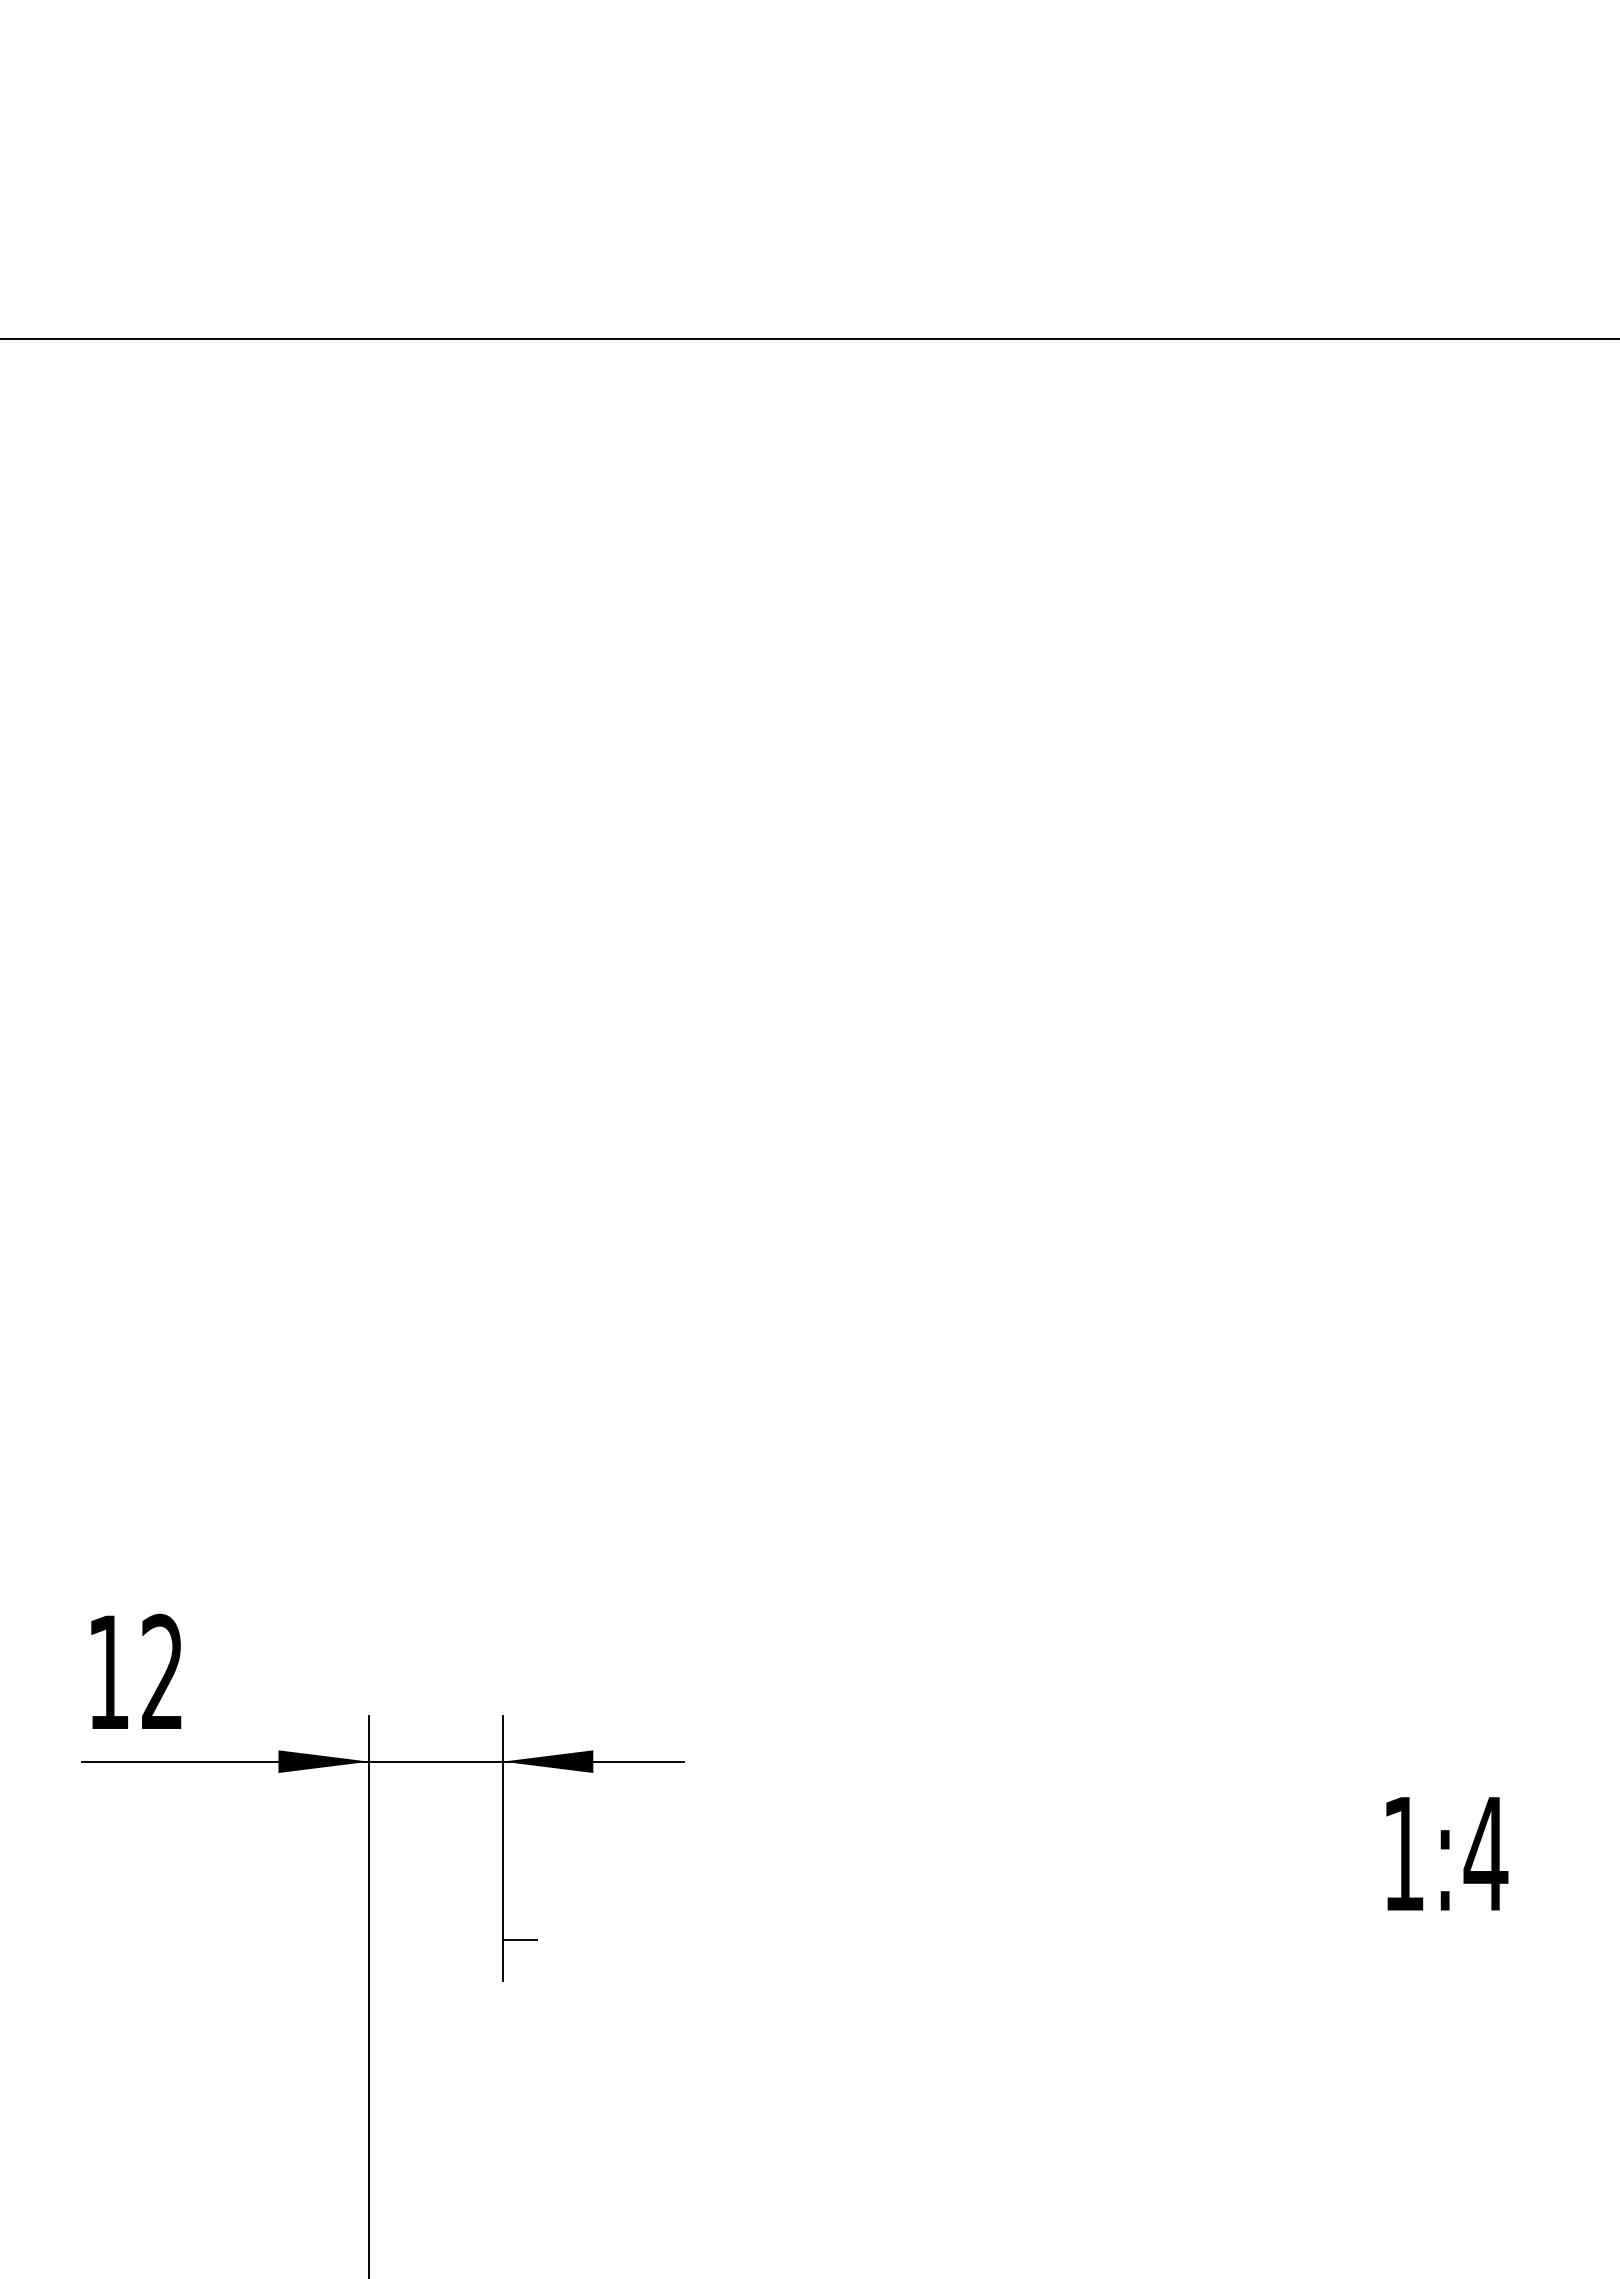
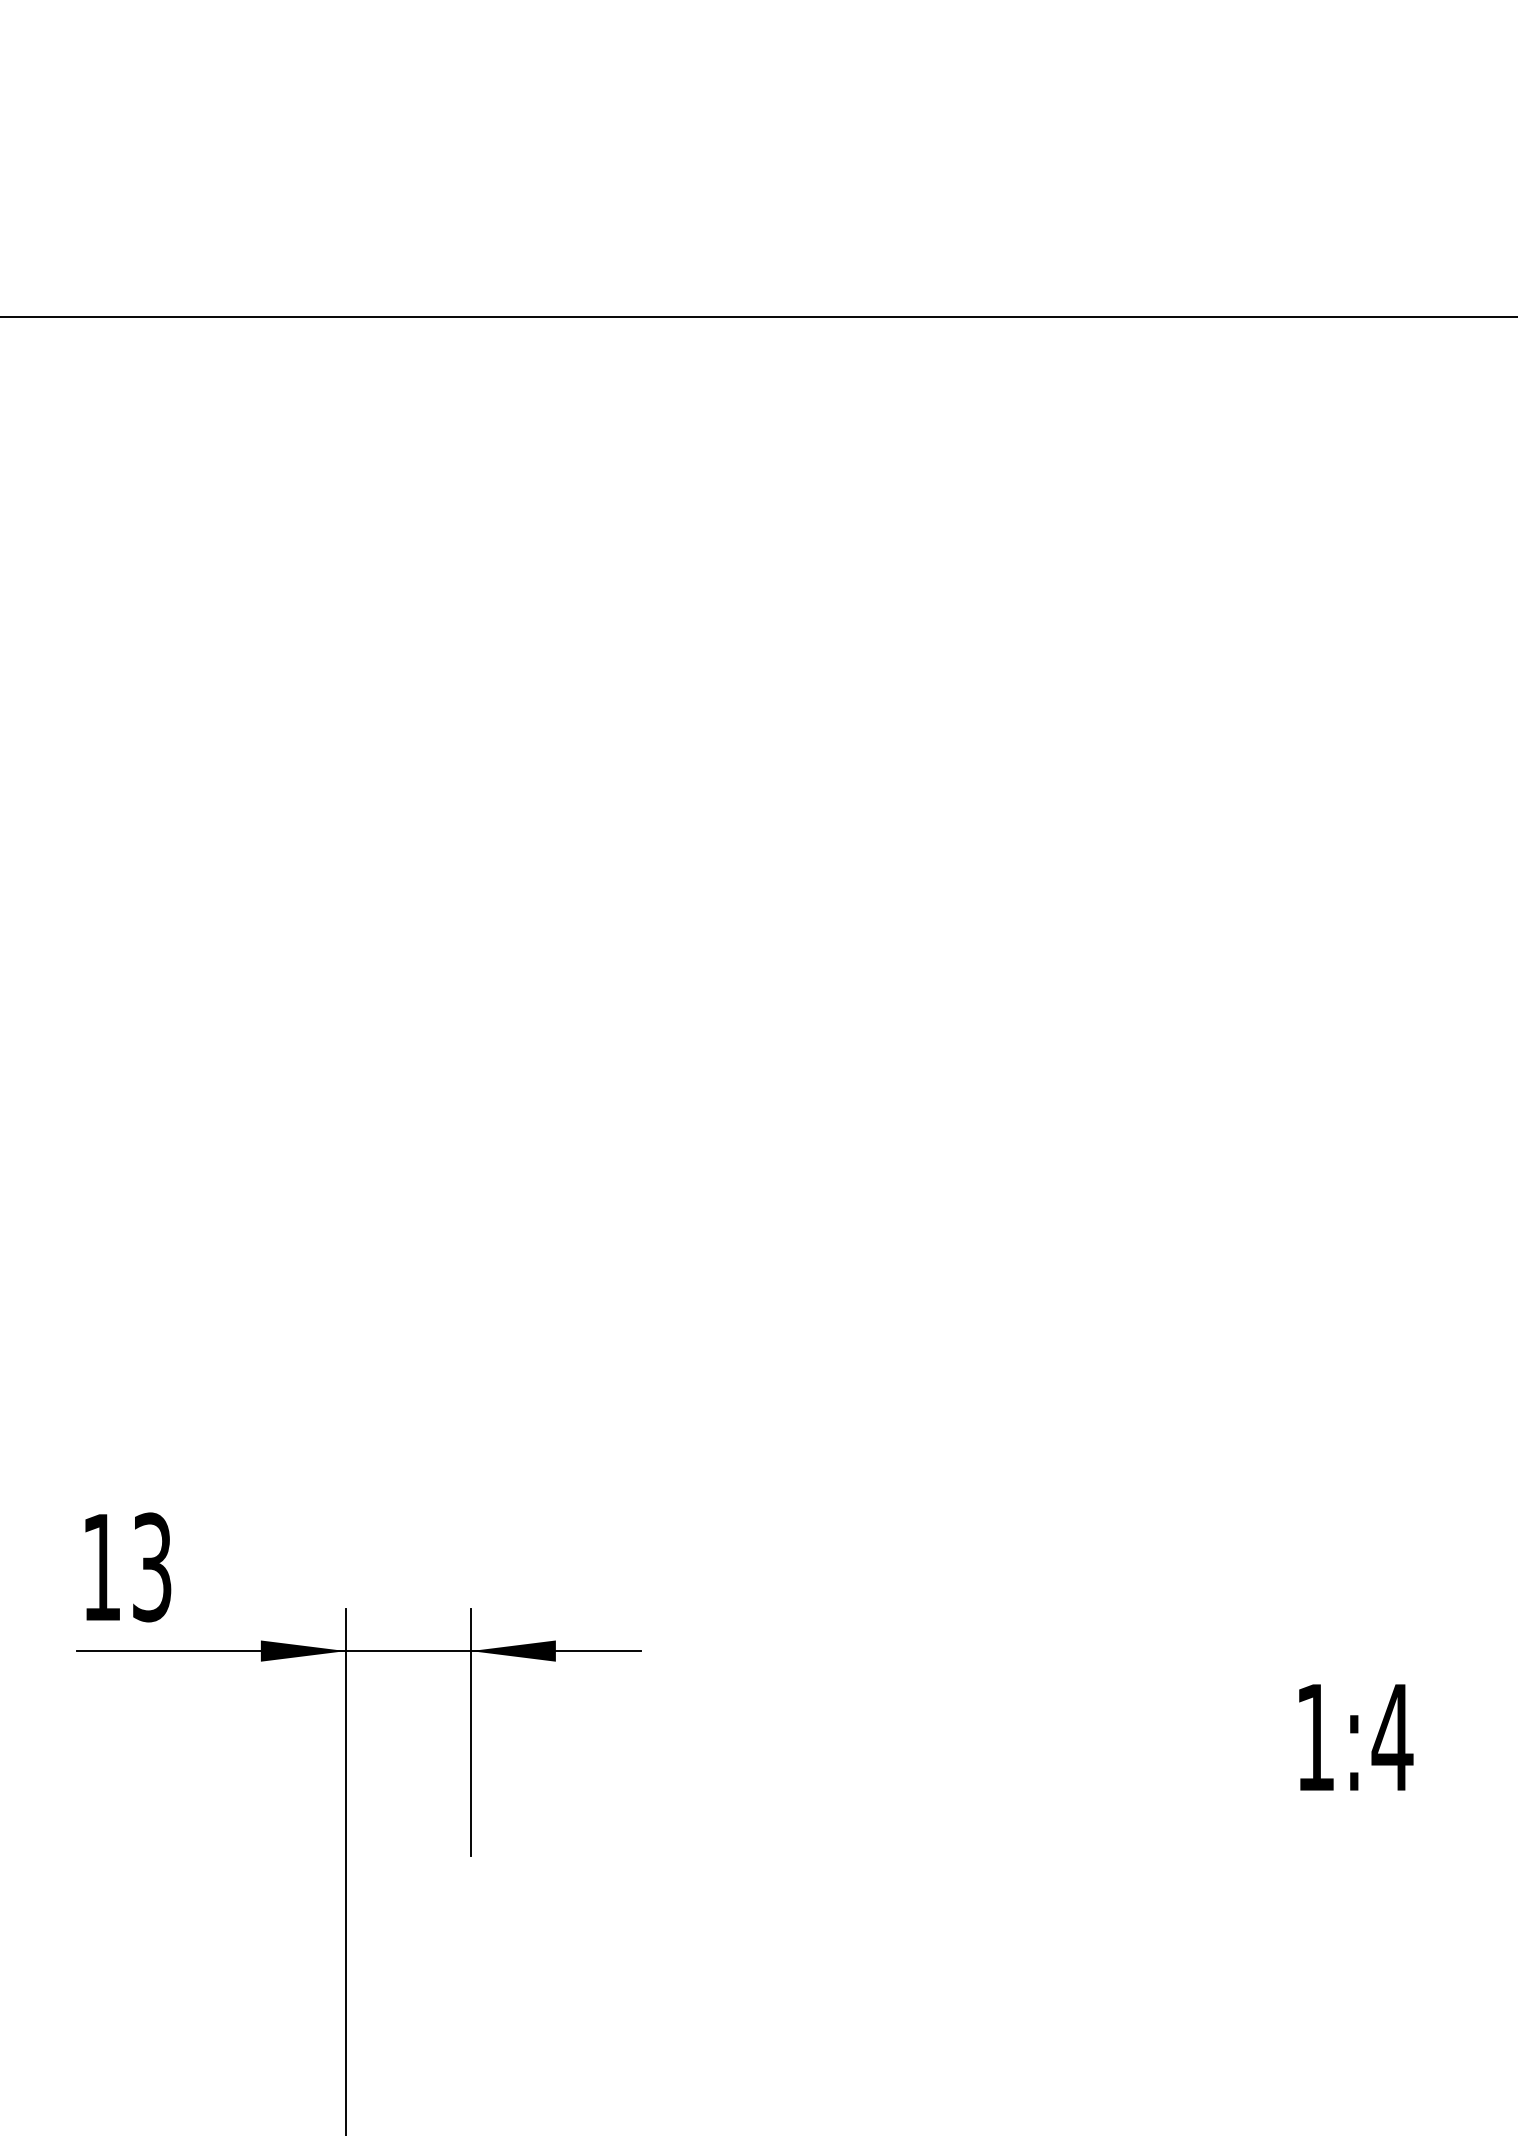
text: (162, 1672) -> (152, 1567), 12 -> 13
line: (519, 1940) -> (486, 1818), removed

